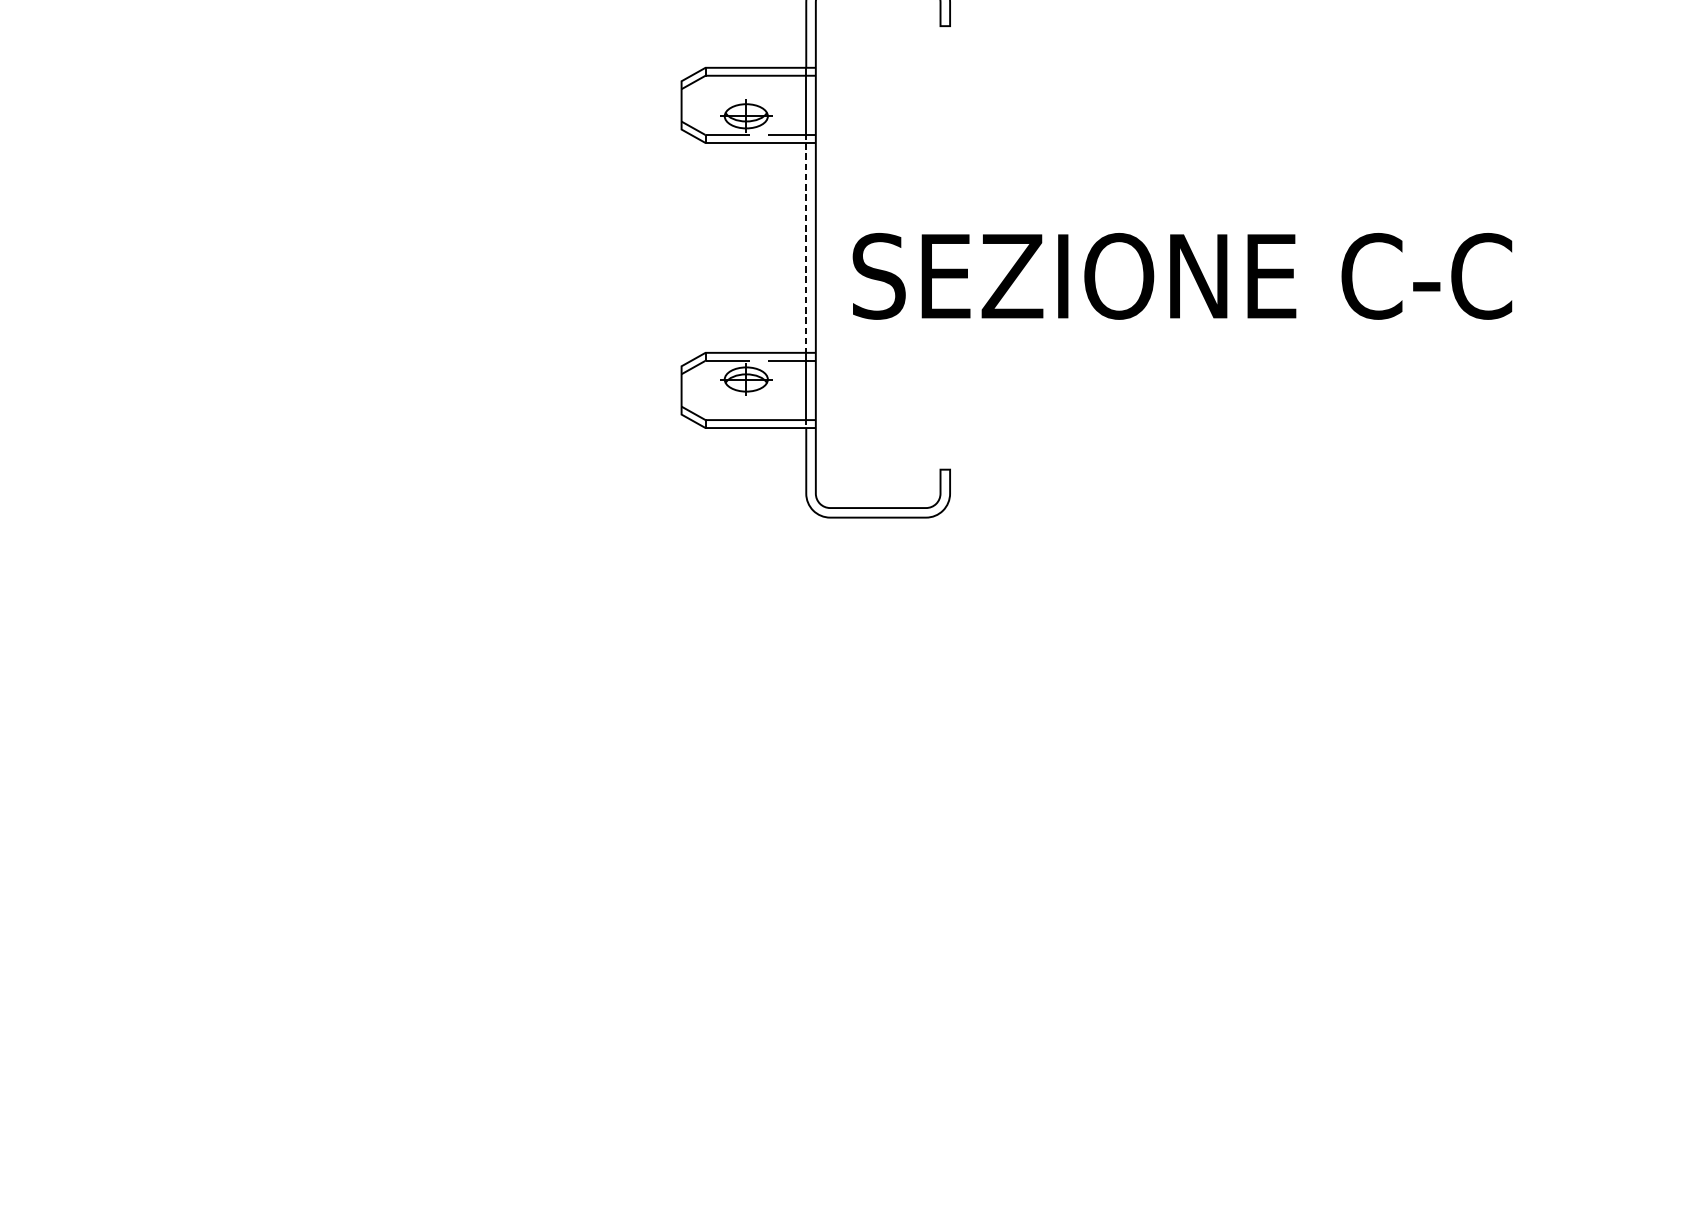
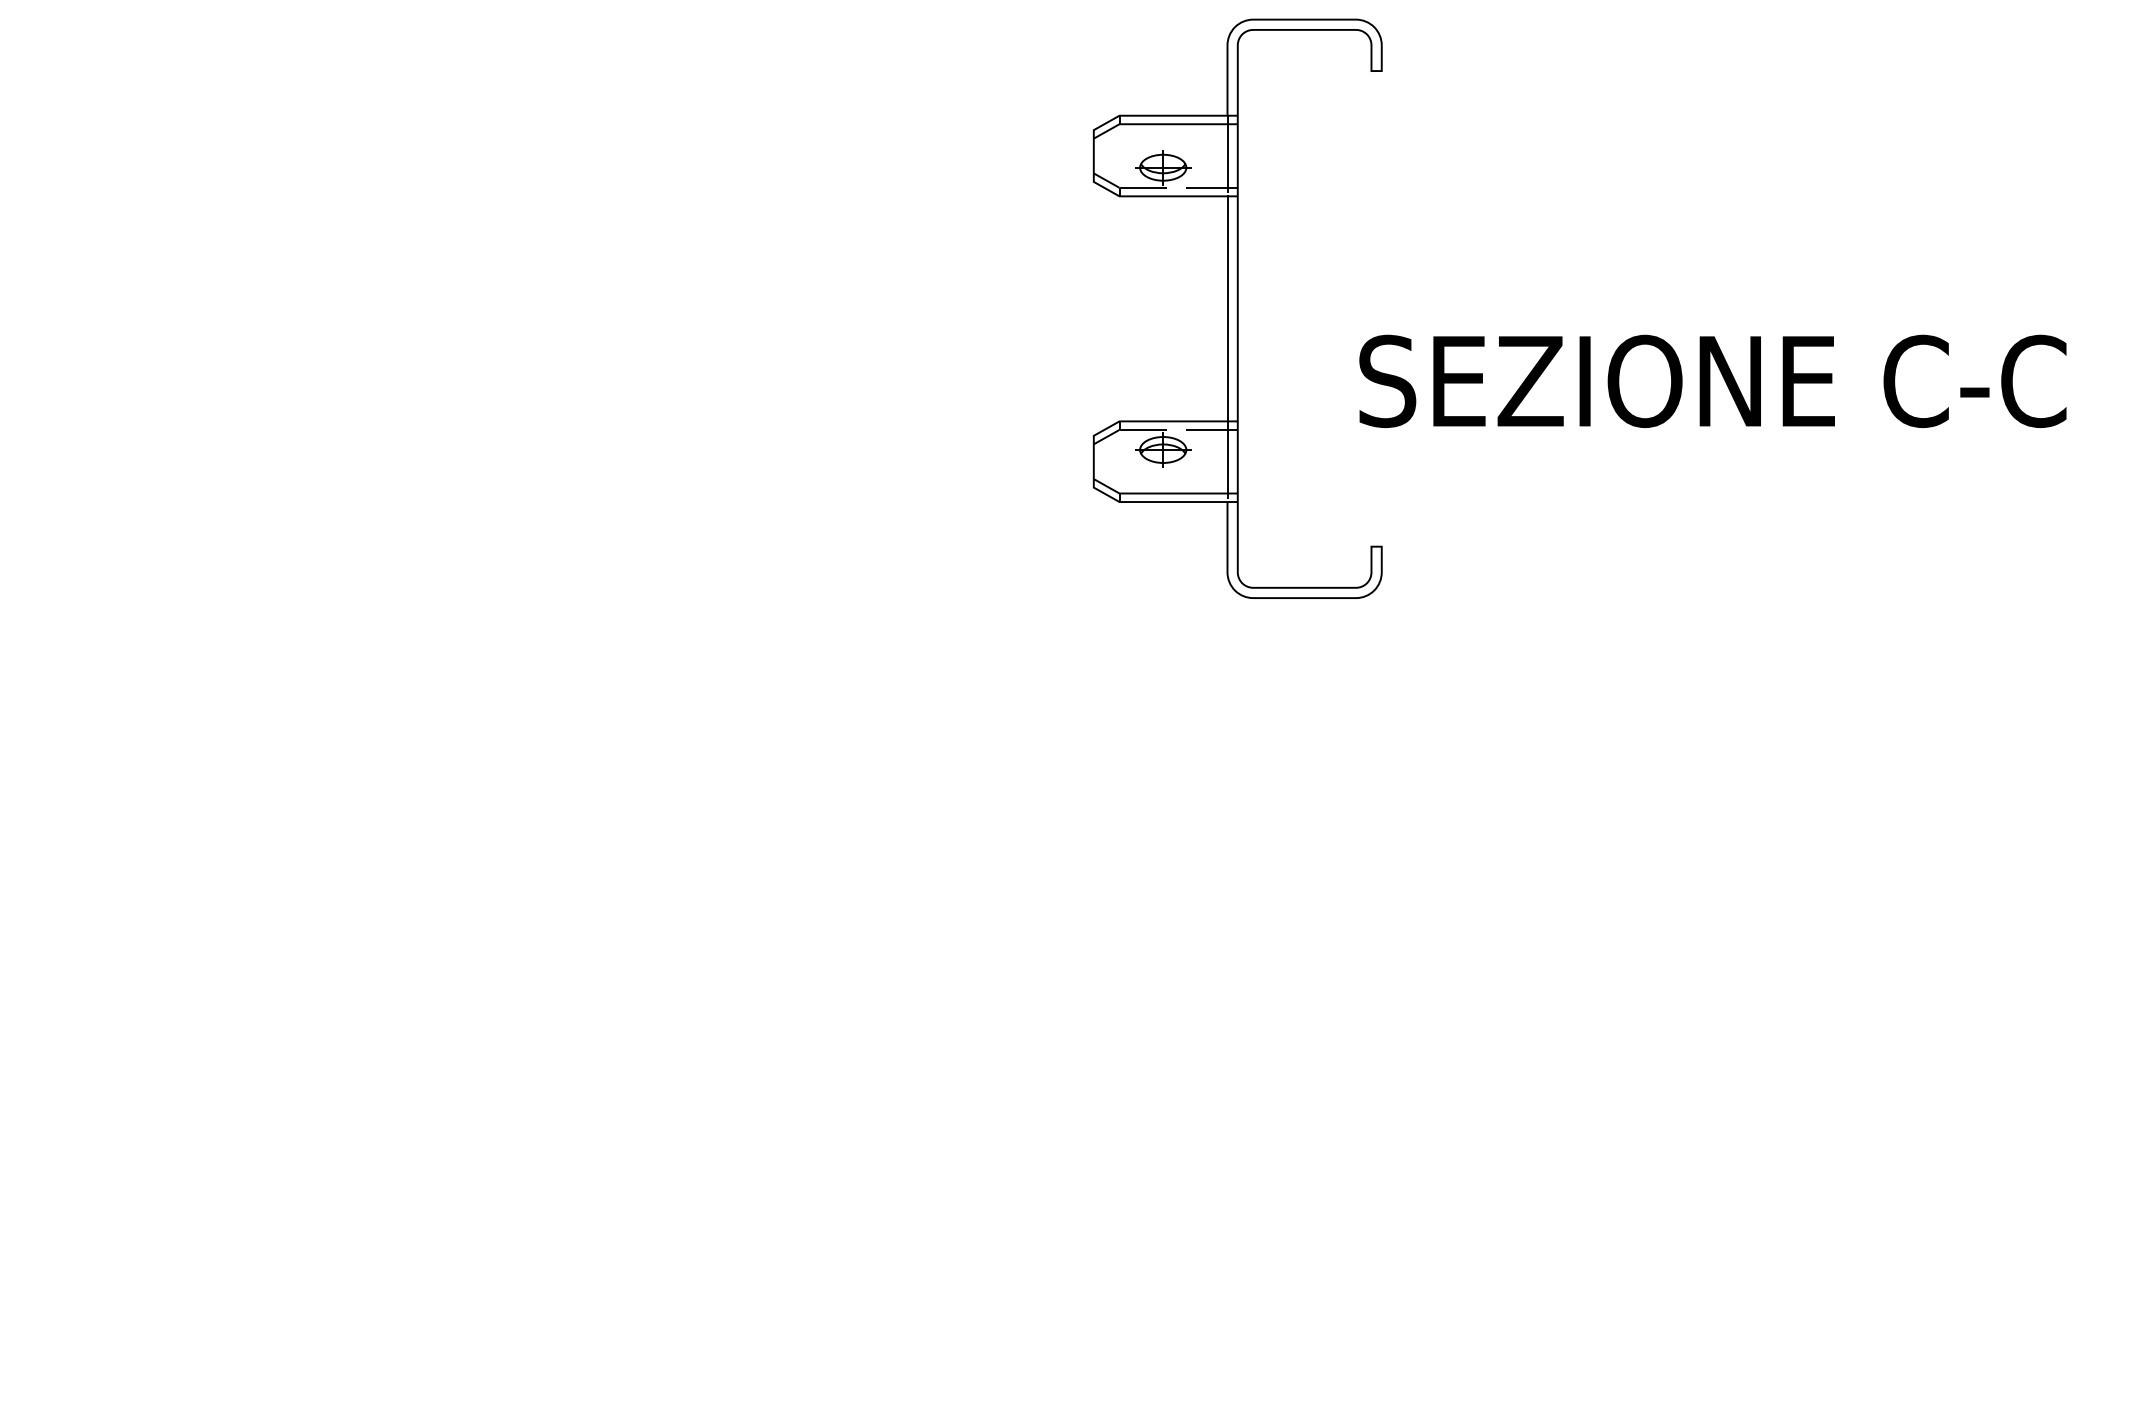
line: (806, 247) -> (1227, 308), dashed -> solid
text: (1182, 275) -> (1712, 380), moved

